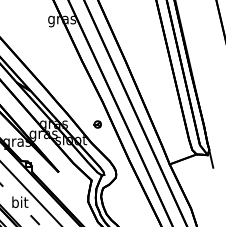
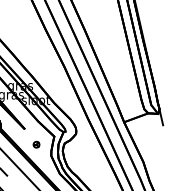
part: (97, 124) -> (36, 144), moved

